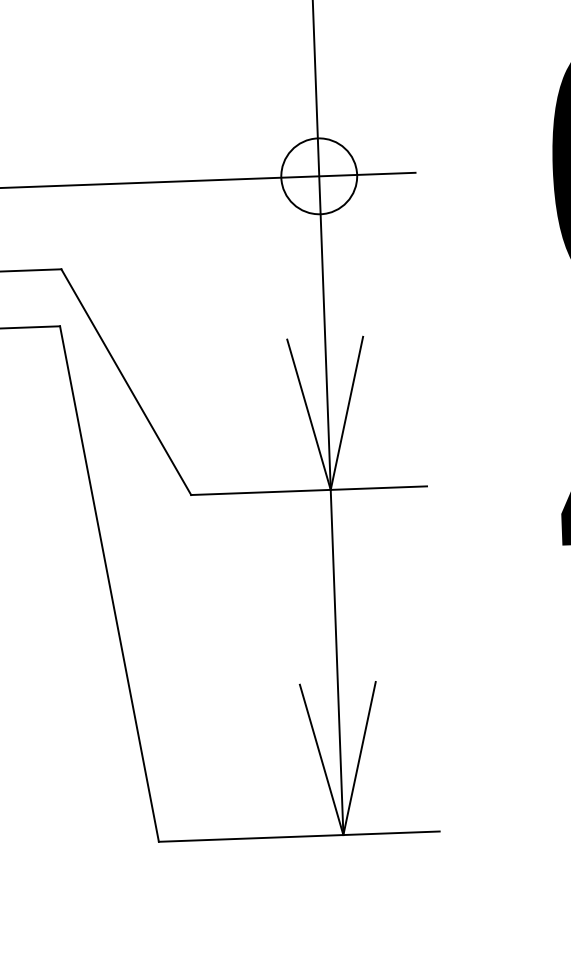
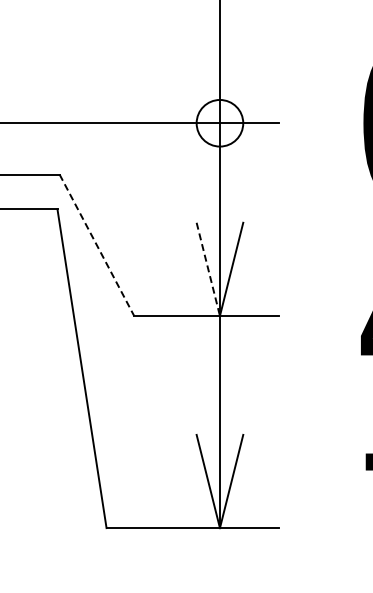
line: (125, 382) -> (96, 245), solid -> dashed
line: (309, 414) -> (208, 269), solid -> dashed

